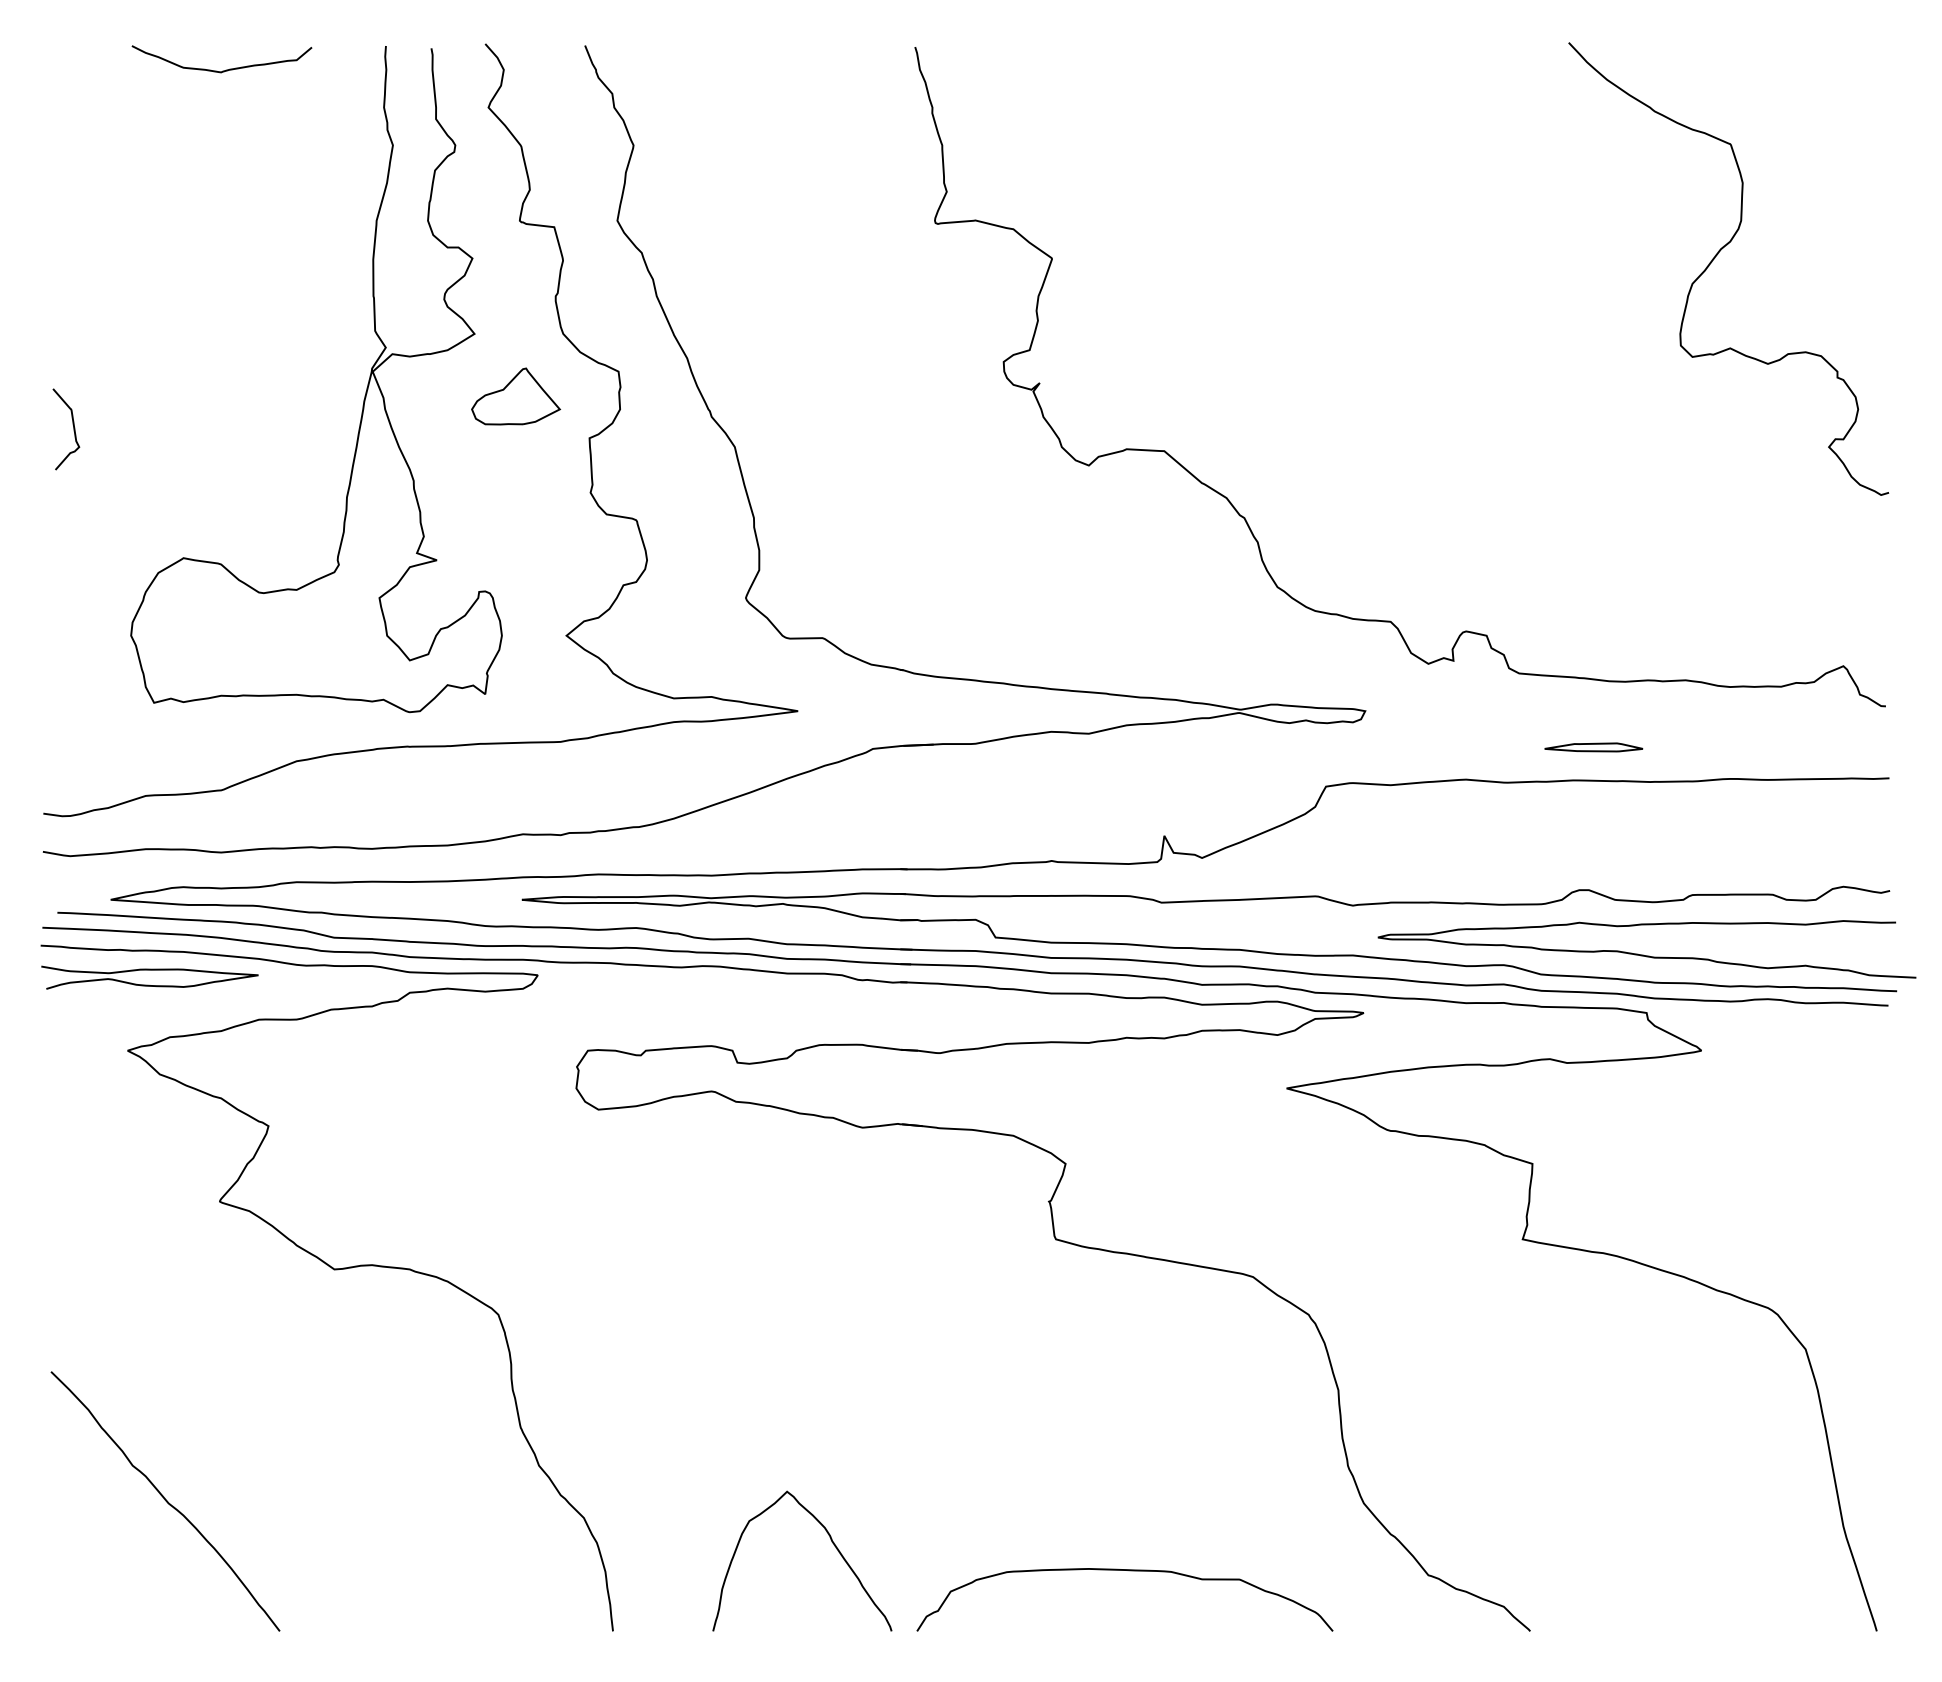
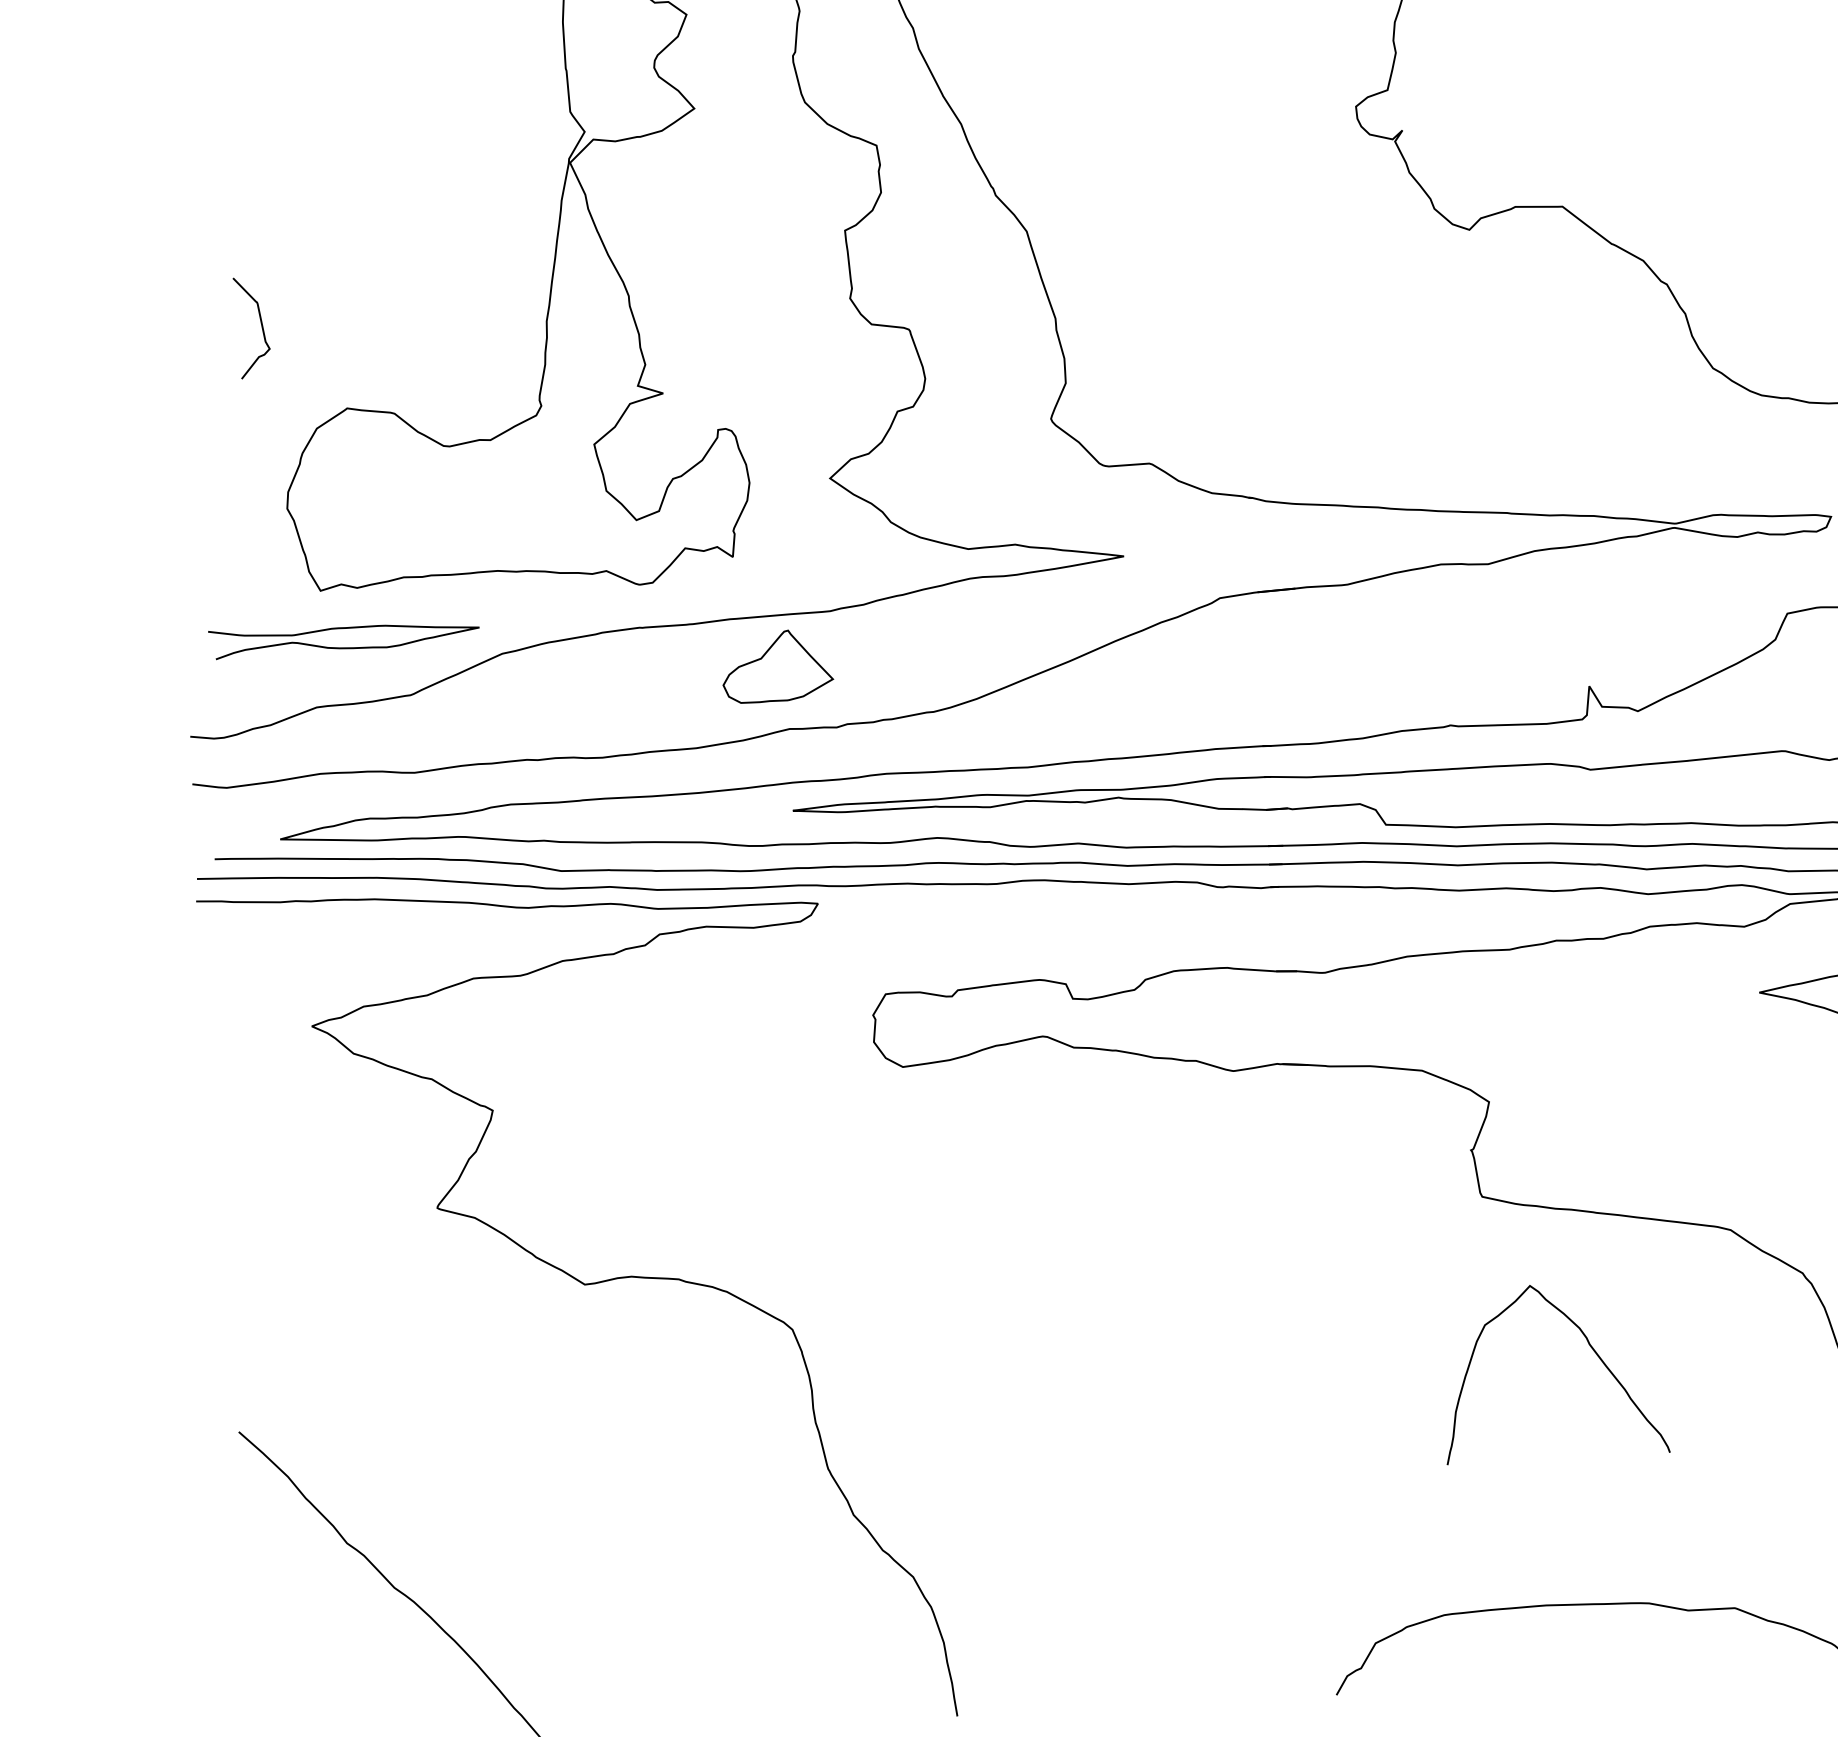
part: (516, 396) -> (778, 666), moved
curve: (73, 429) -> (261, 327), moved
curve: (149, 970) -> (343, 629), moved
curve: (832, 1543) -> (1590, 1347), moved

